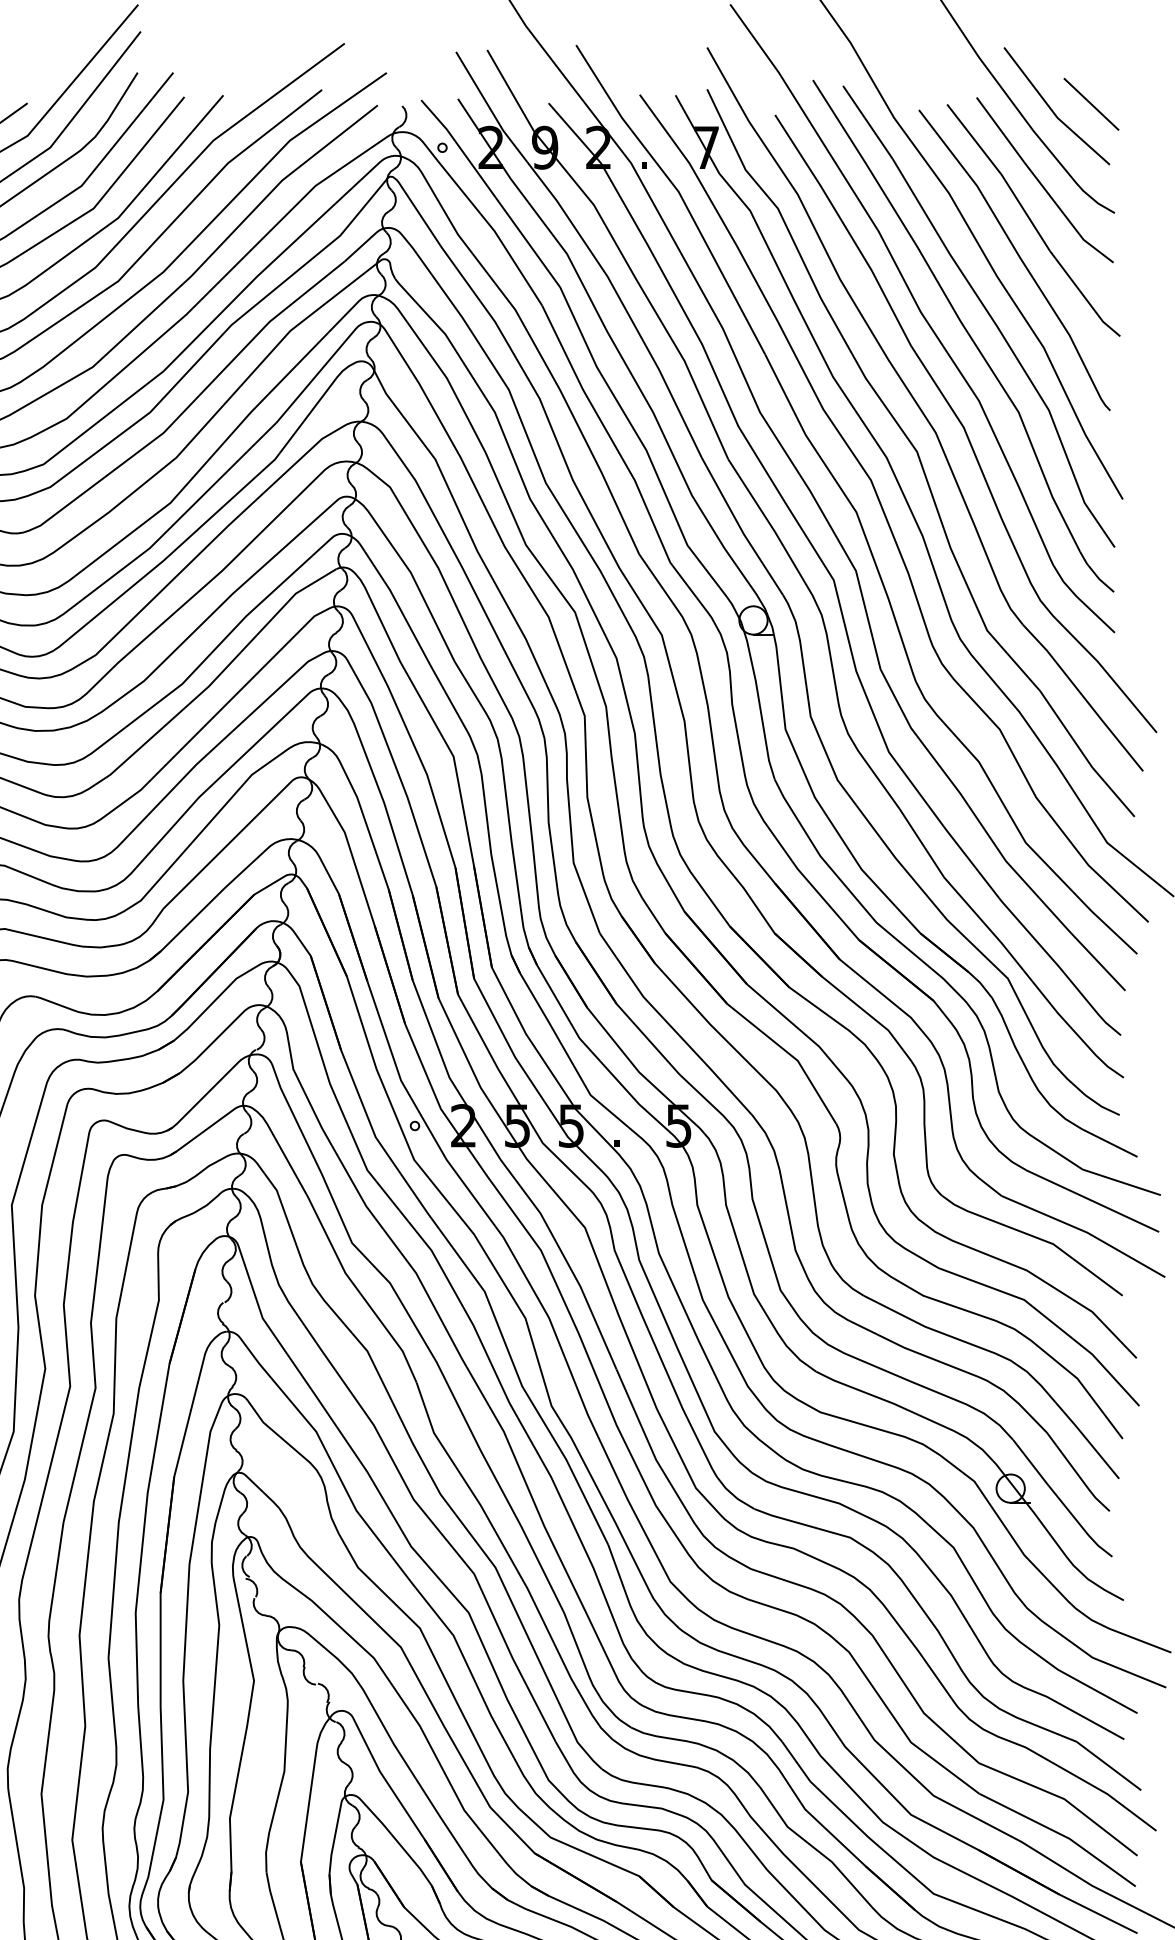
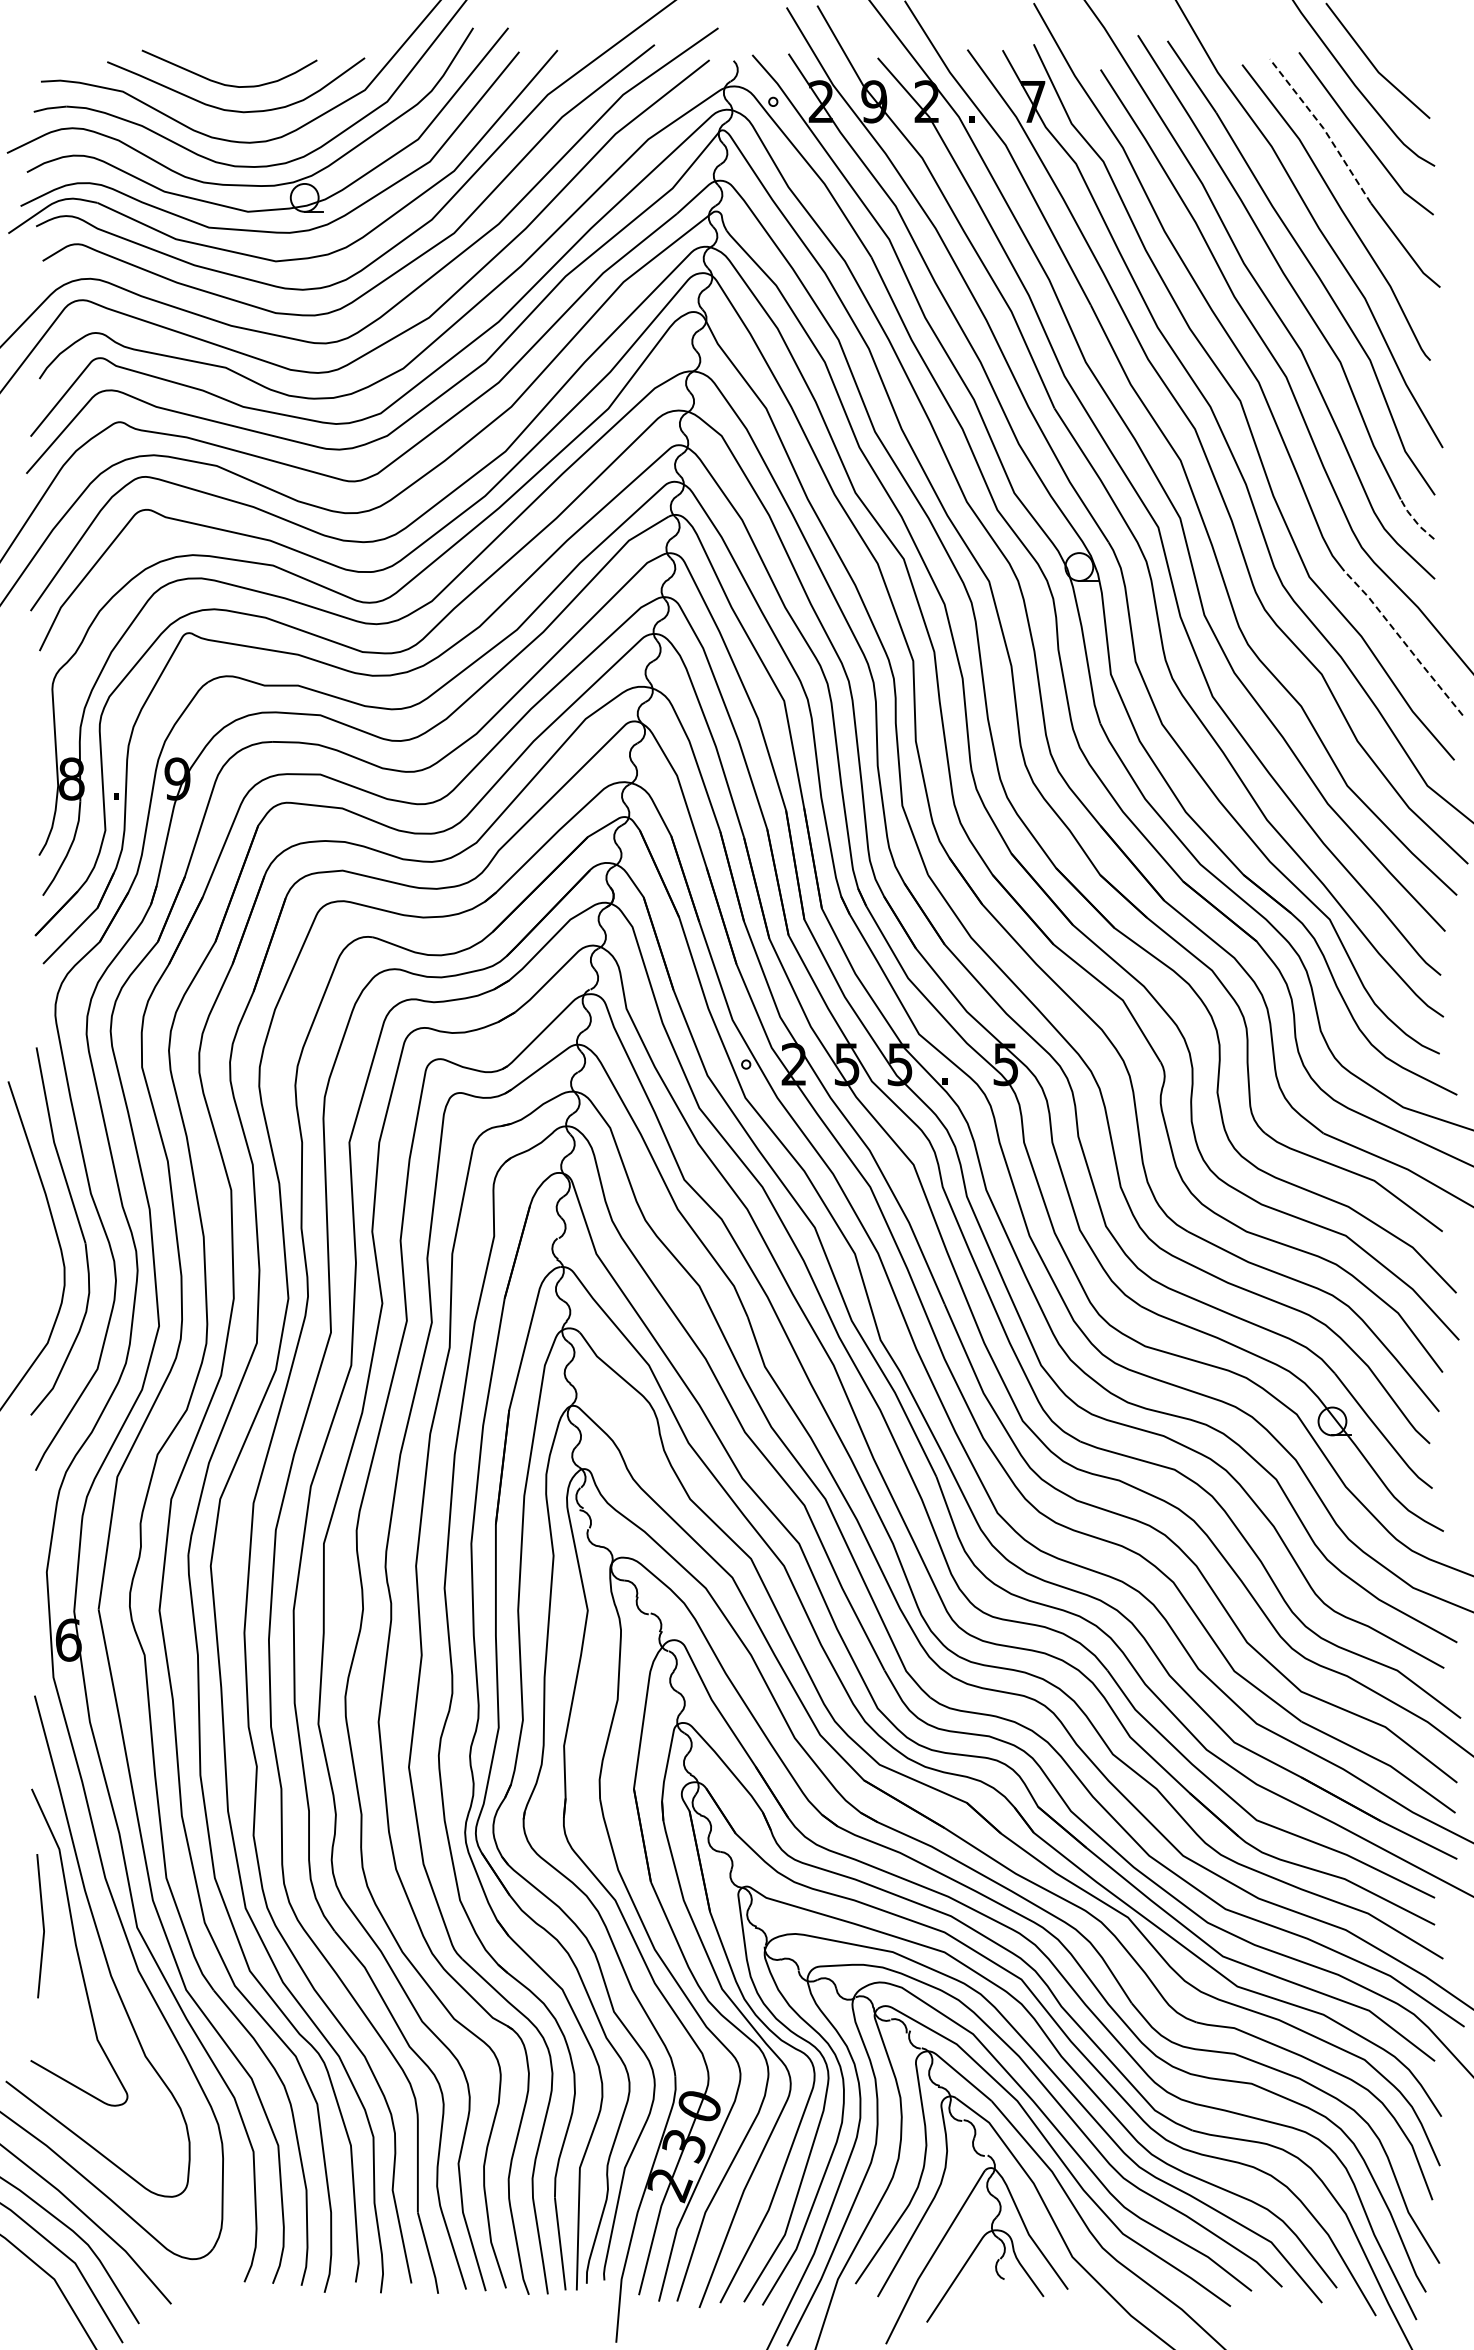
line: (1090, 104) -> (1411, 59), removed
line: (1001, 174) -> (1323, 128), solid -> dashed
line: (1095, 574) -> (1415, 521), solid -> dashed
line: (1083, 697) -> (1404, 642), solid -> dashed

